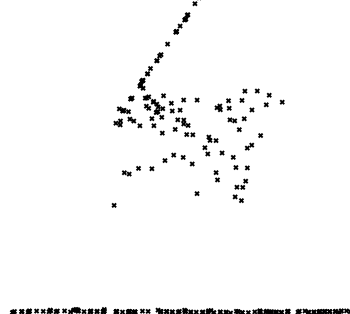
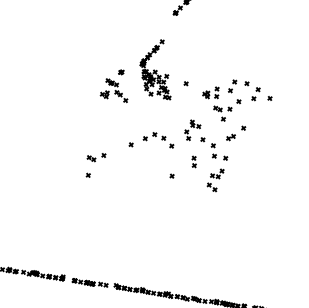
part: (166, 89) -> (157, 68), size x0.6
part: (131, 171) -> (96, 157), moved

